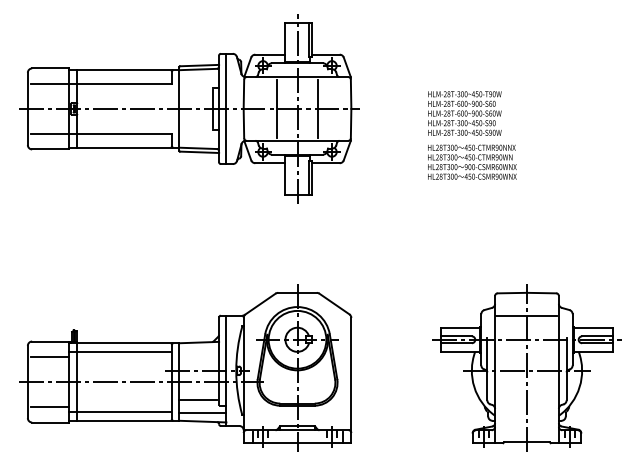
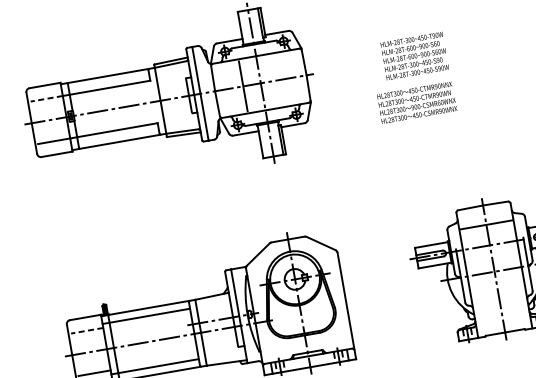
line: (49, 83) -> (46, 98), solid -> dashed
line: (318, 108) -> (278, 79), removed
text: (464, 113) -> (414, 56), moved
line: (49, 357) -> (87, 331), solid -> dashed
line: (198, 399) -> (219, 344), removed
line: (202, 412) -> (225, 355), removed

